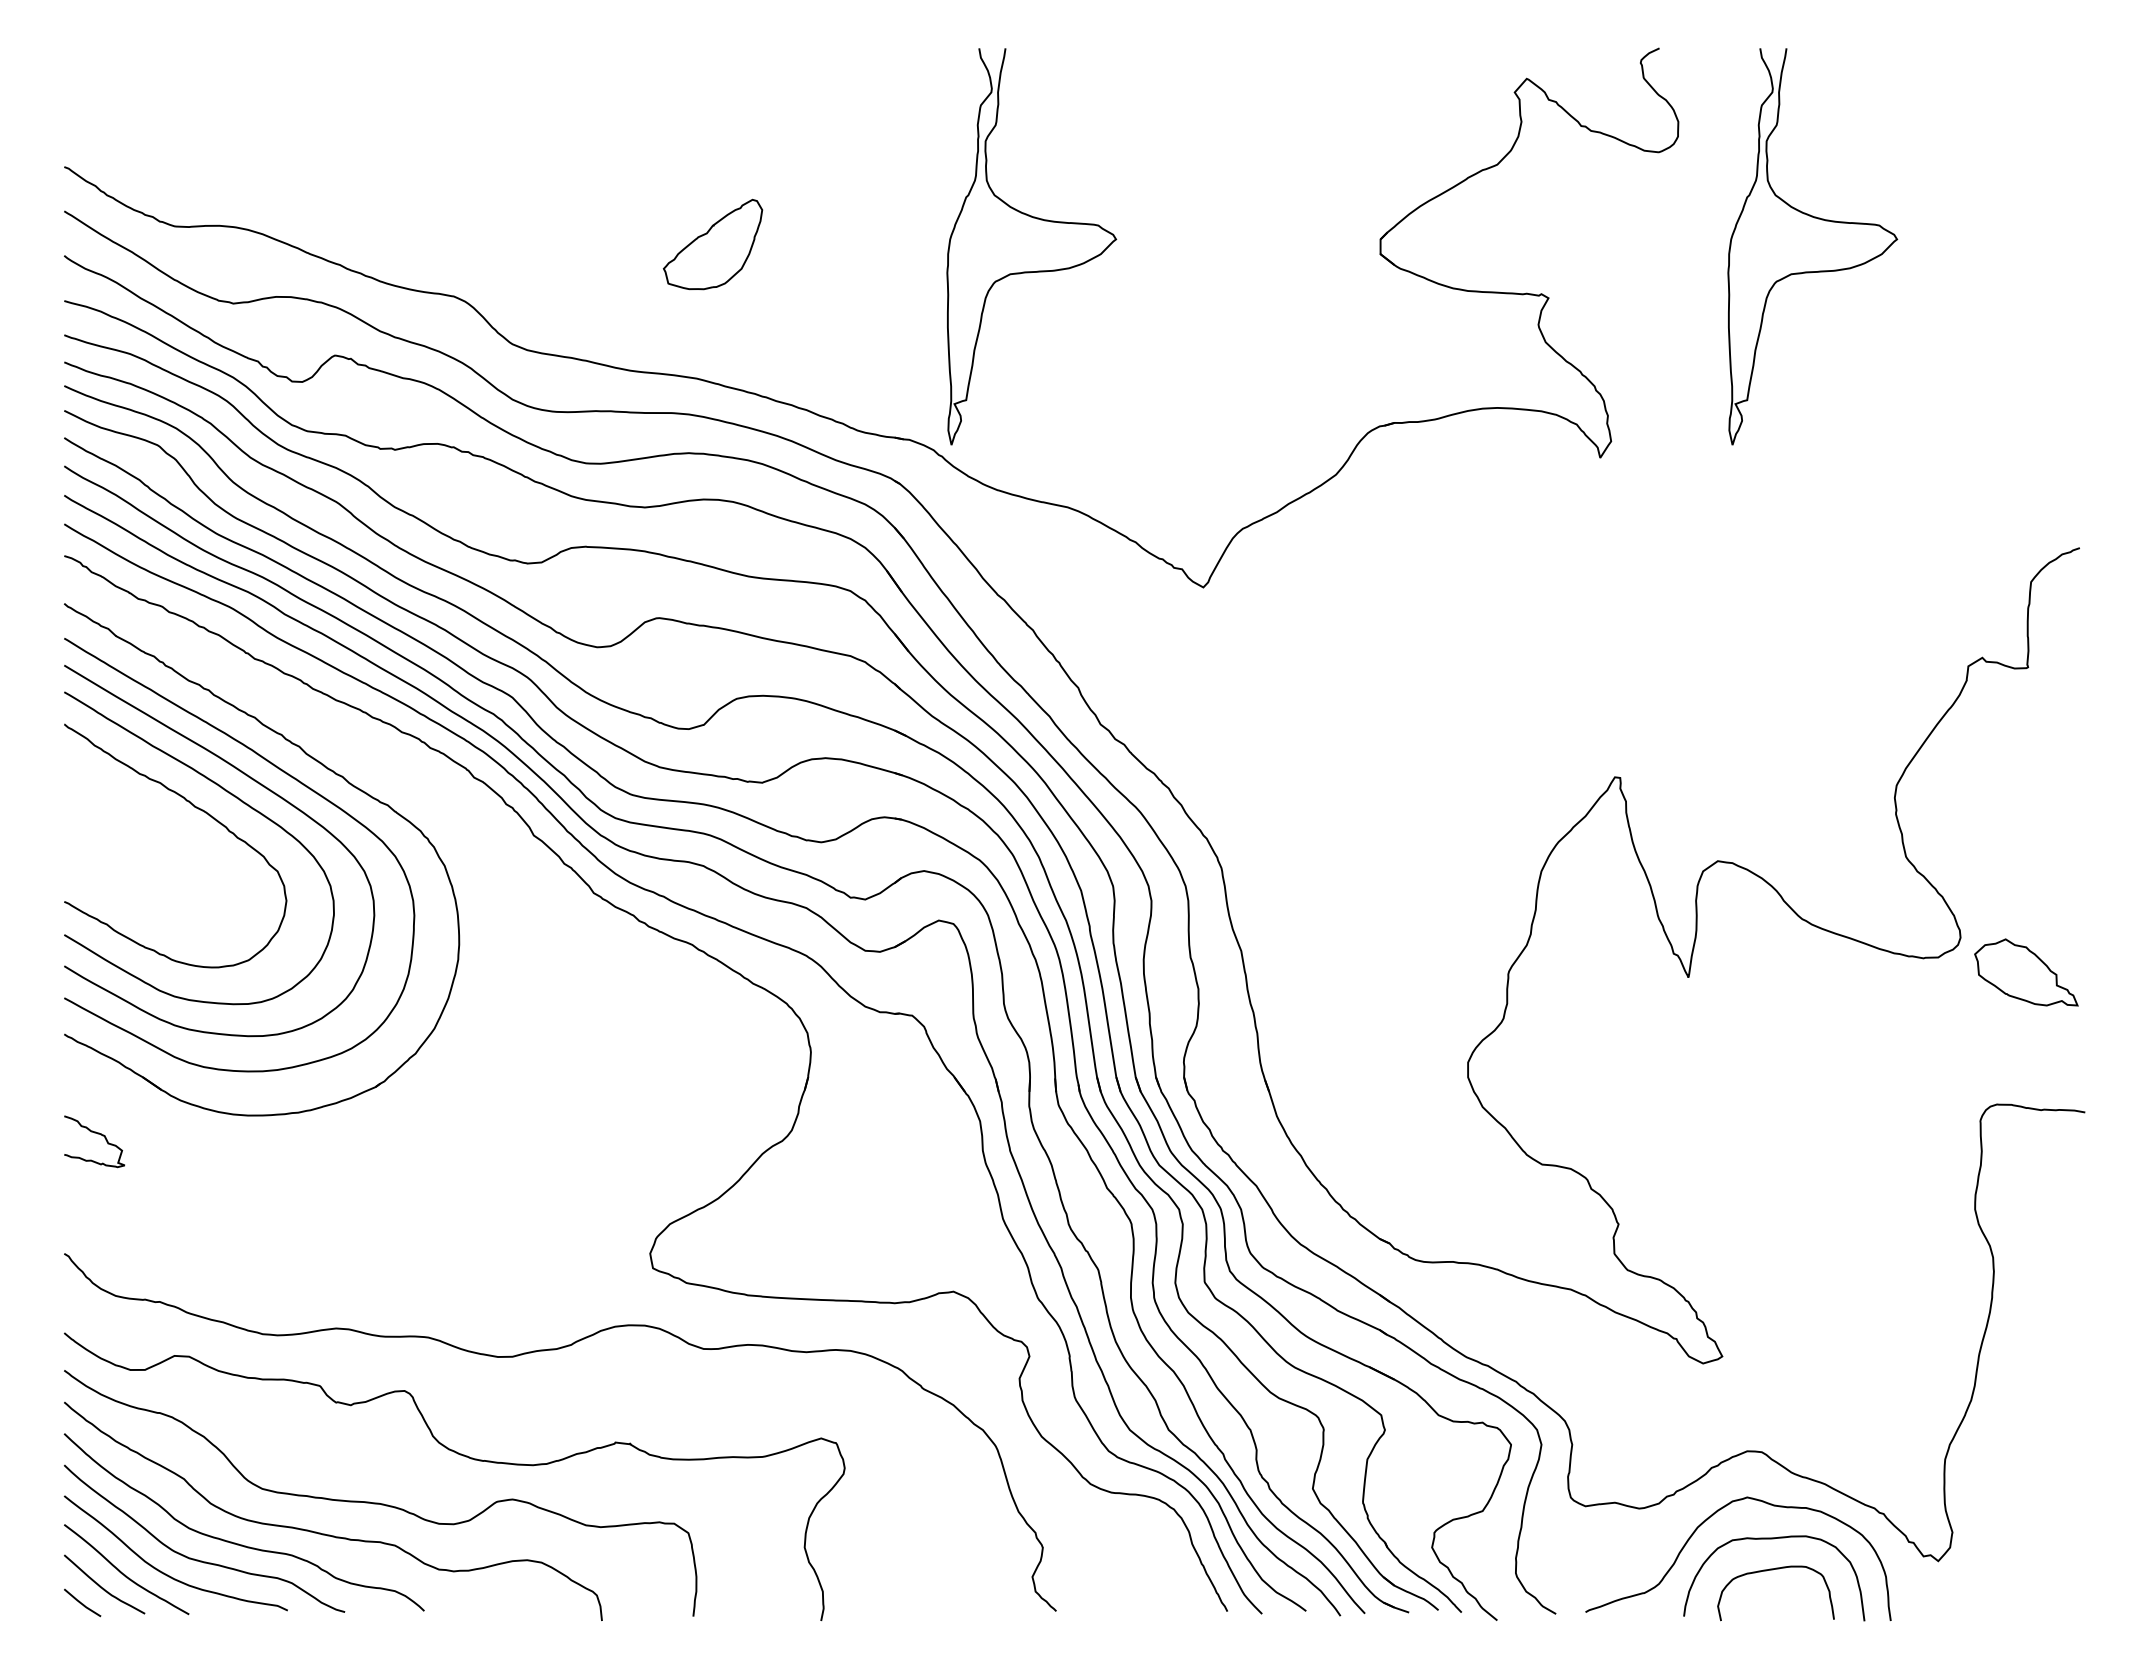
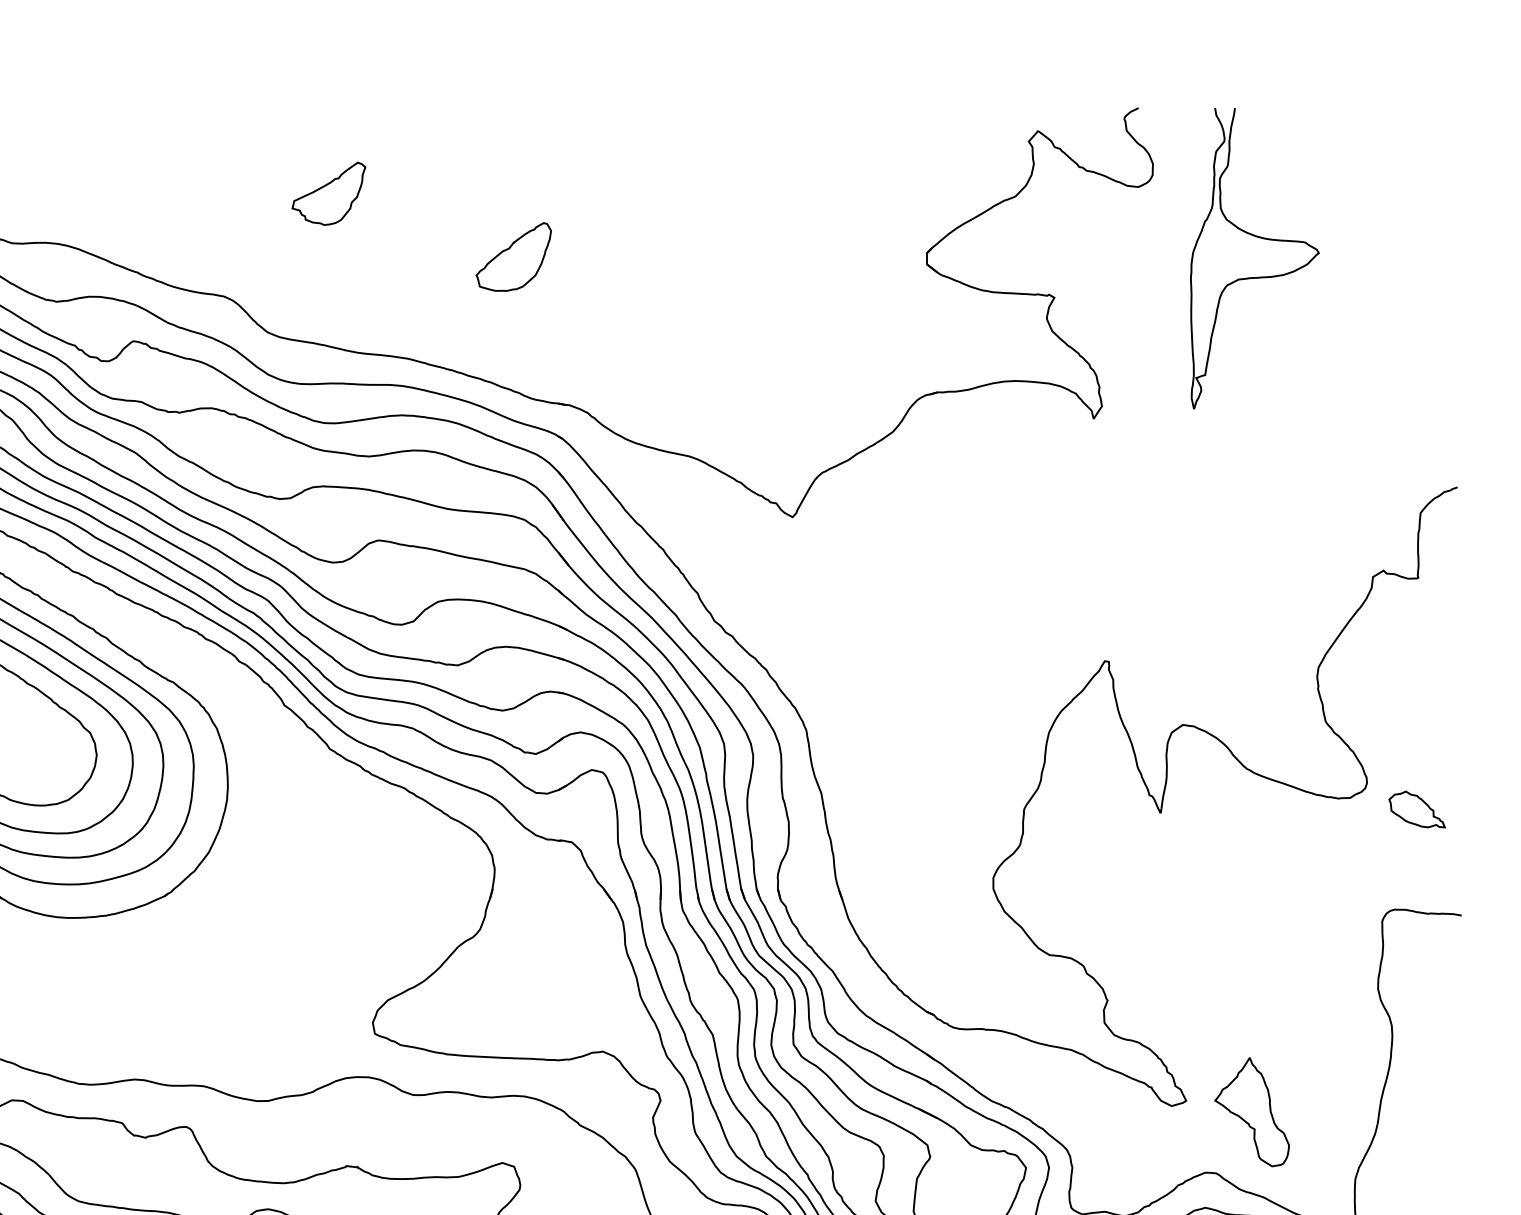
part: (592, 161) -> (329, 194), added
part: (712, 244) -> (513, 256), moved
curve: (1037, 270) -> (666, 276), removed
part: (2026, 972) -> (1417, 809), size x0.71
part: (1808, 1371) -> (1251, 1112), added

